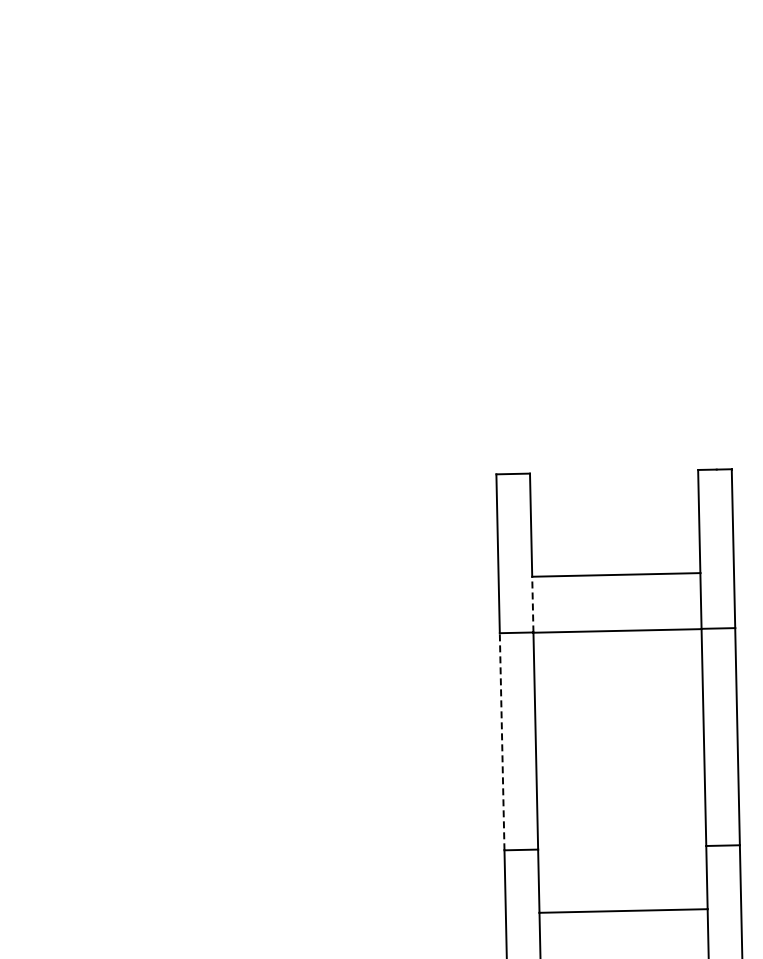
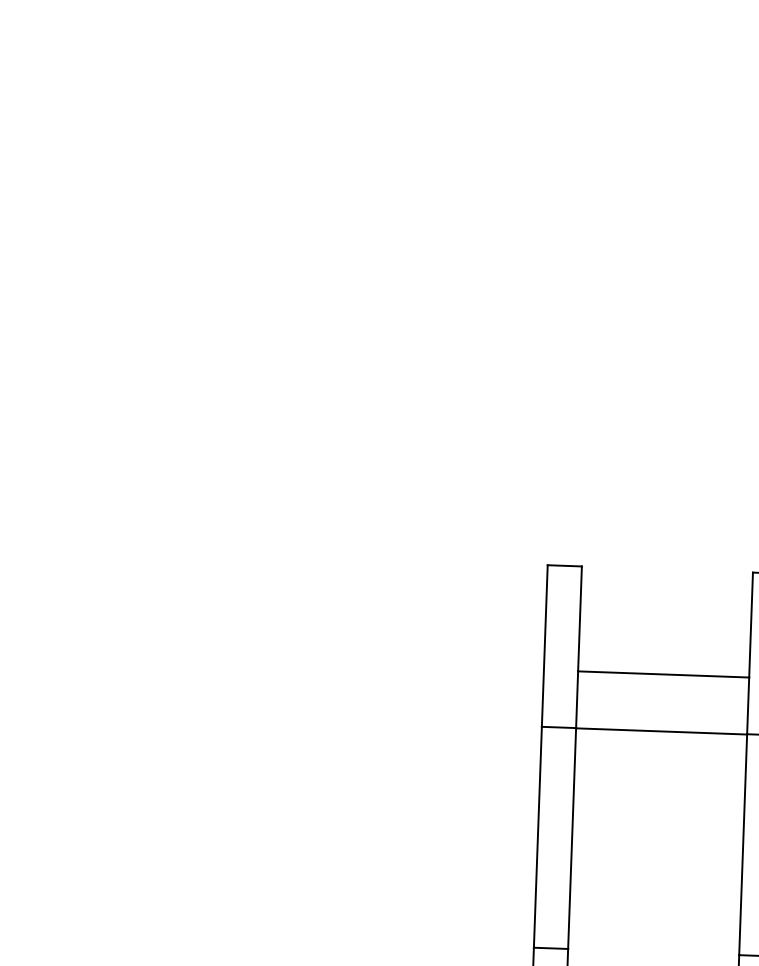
line: (532, 604) -> (576, 699), dashed -> solid
line: (502, 741) -> (538, 837), dashed -> solid

